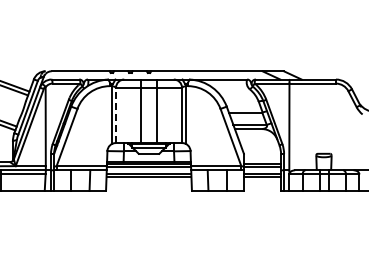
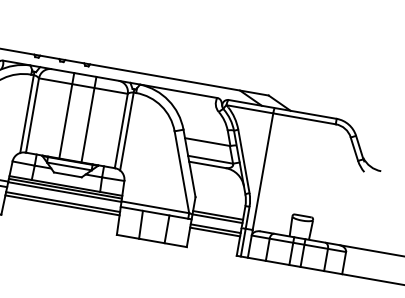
line: (116, 115) -> (33, 115), dashed -> solid

